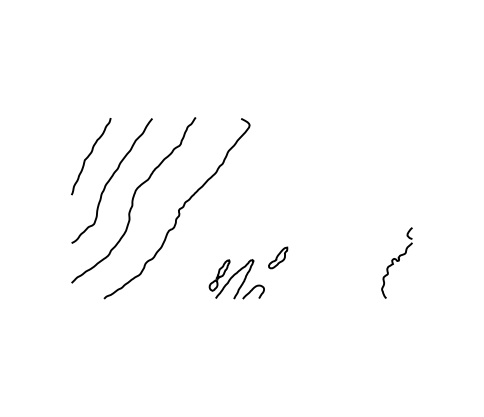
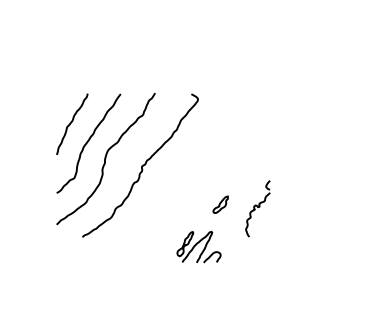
part: (396, 262) -> (257, 208), moved
part: (236, 279) -> (198, 247), moved

